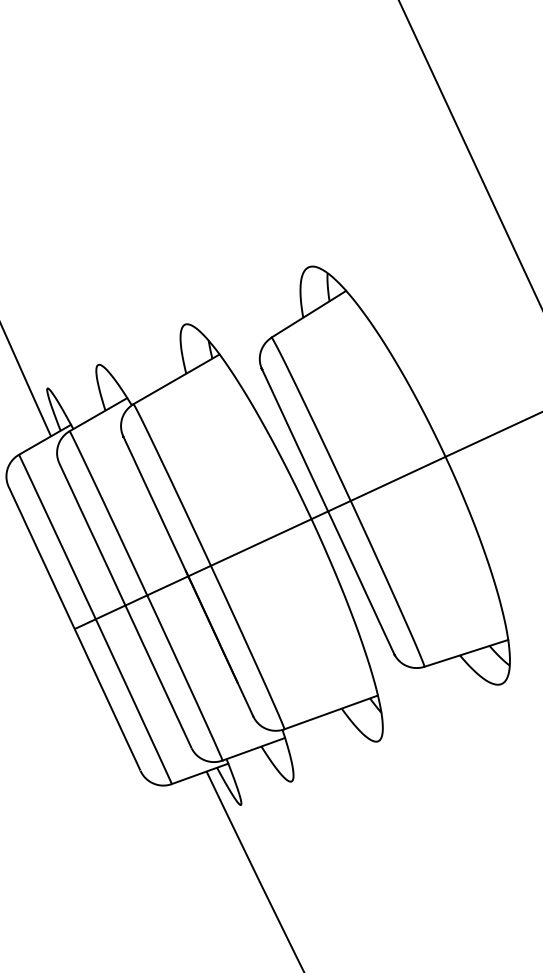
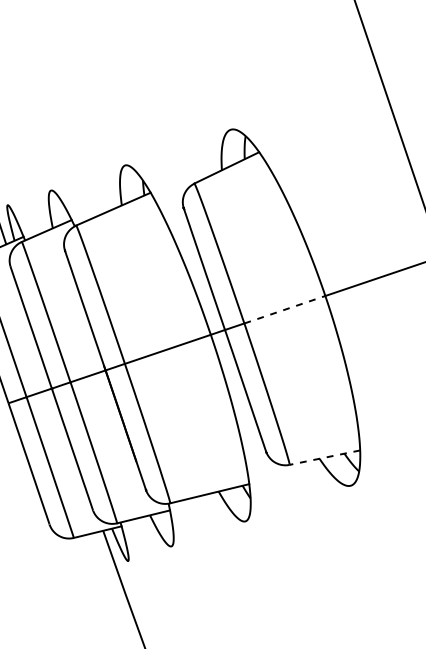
line: (398, 478) -> (285, 309), solid -> dashed
line: (465, 653) -> (324, 457), solid -> dashed

